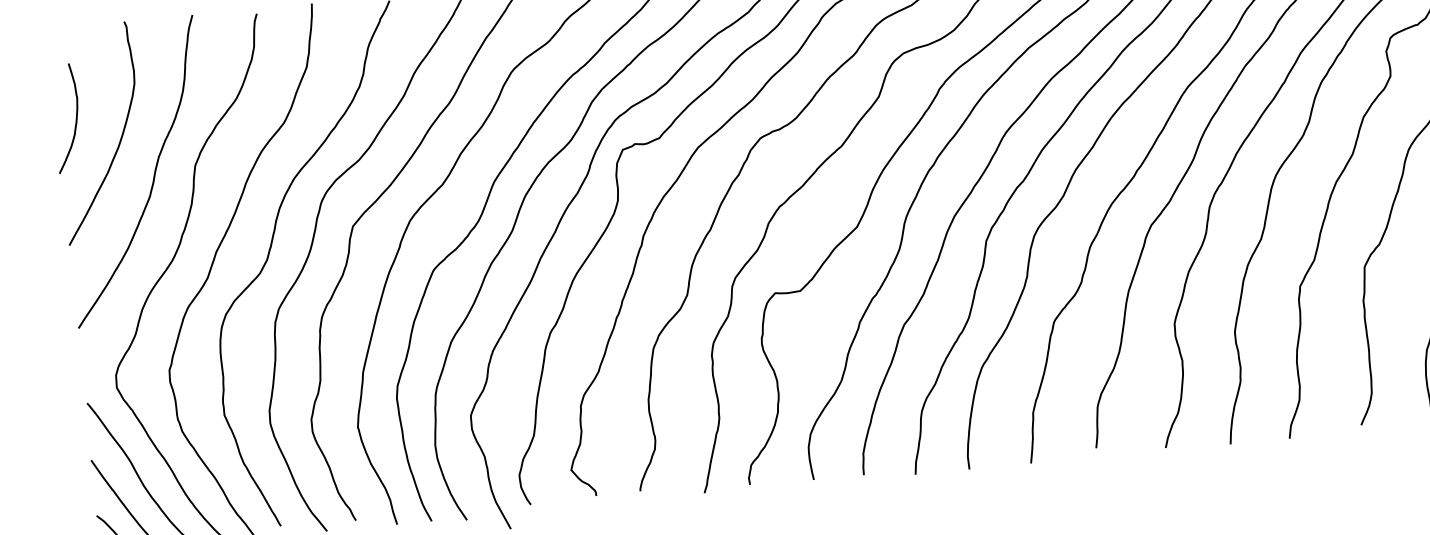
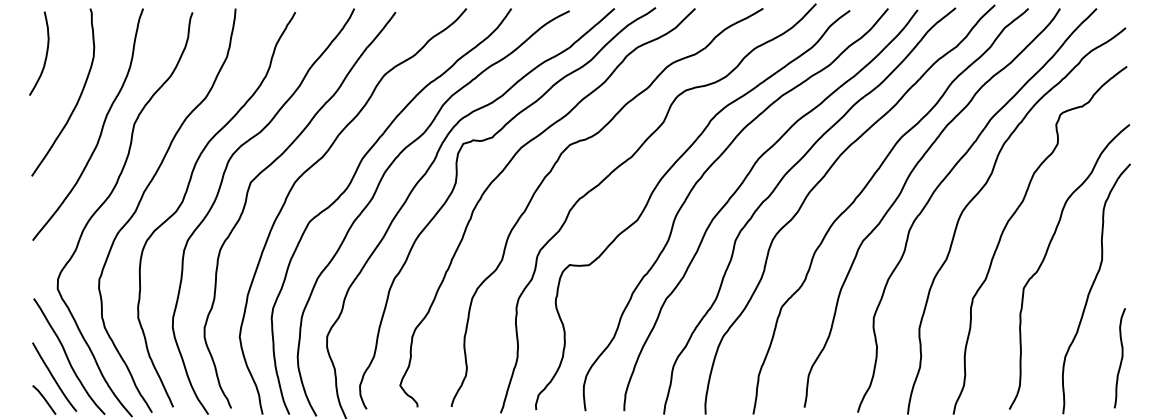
curve: (75, 118) -> (45, 54), moved

